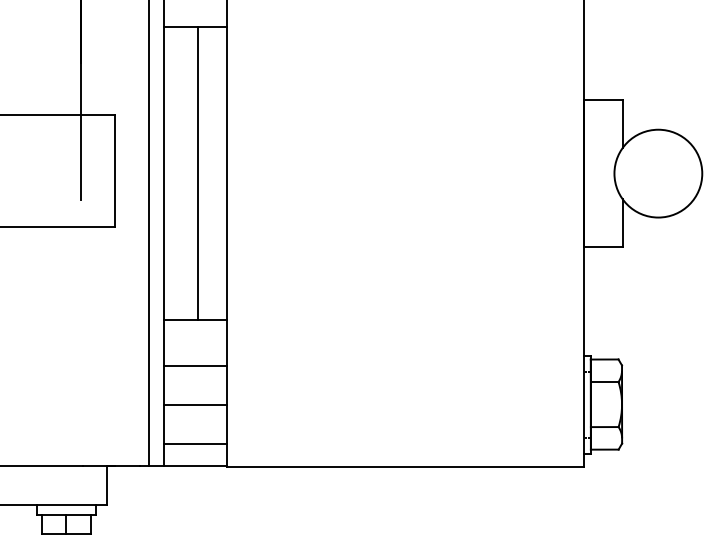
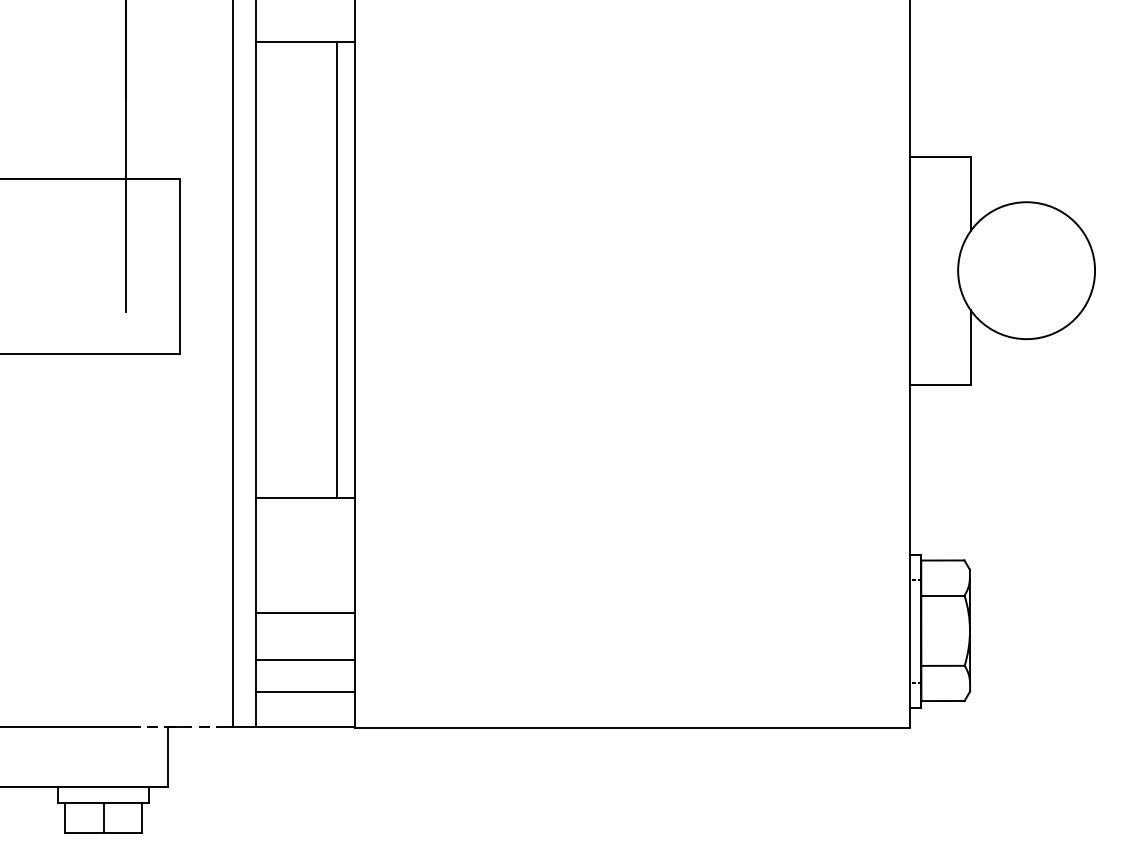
line: (198, 172) -> (337, 268), moved
line: (195, 365) -> (304, 611), moved
line: (195, 405) -> (304, 660), moved
line: (111, 466) -> (173, 727), solid -> dashed

